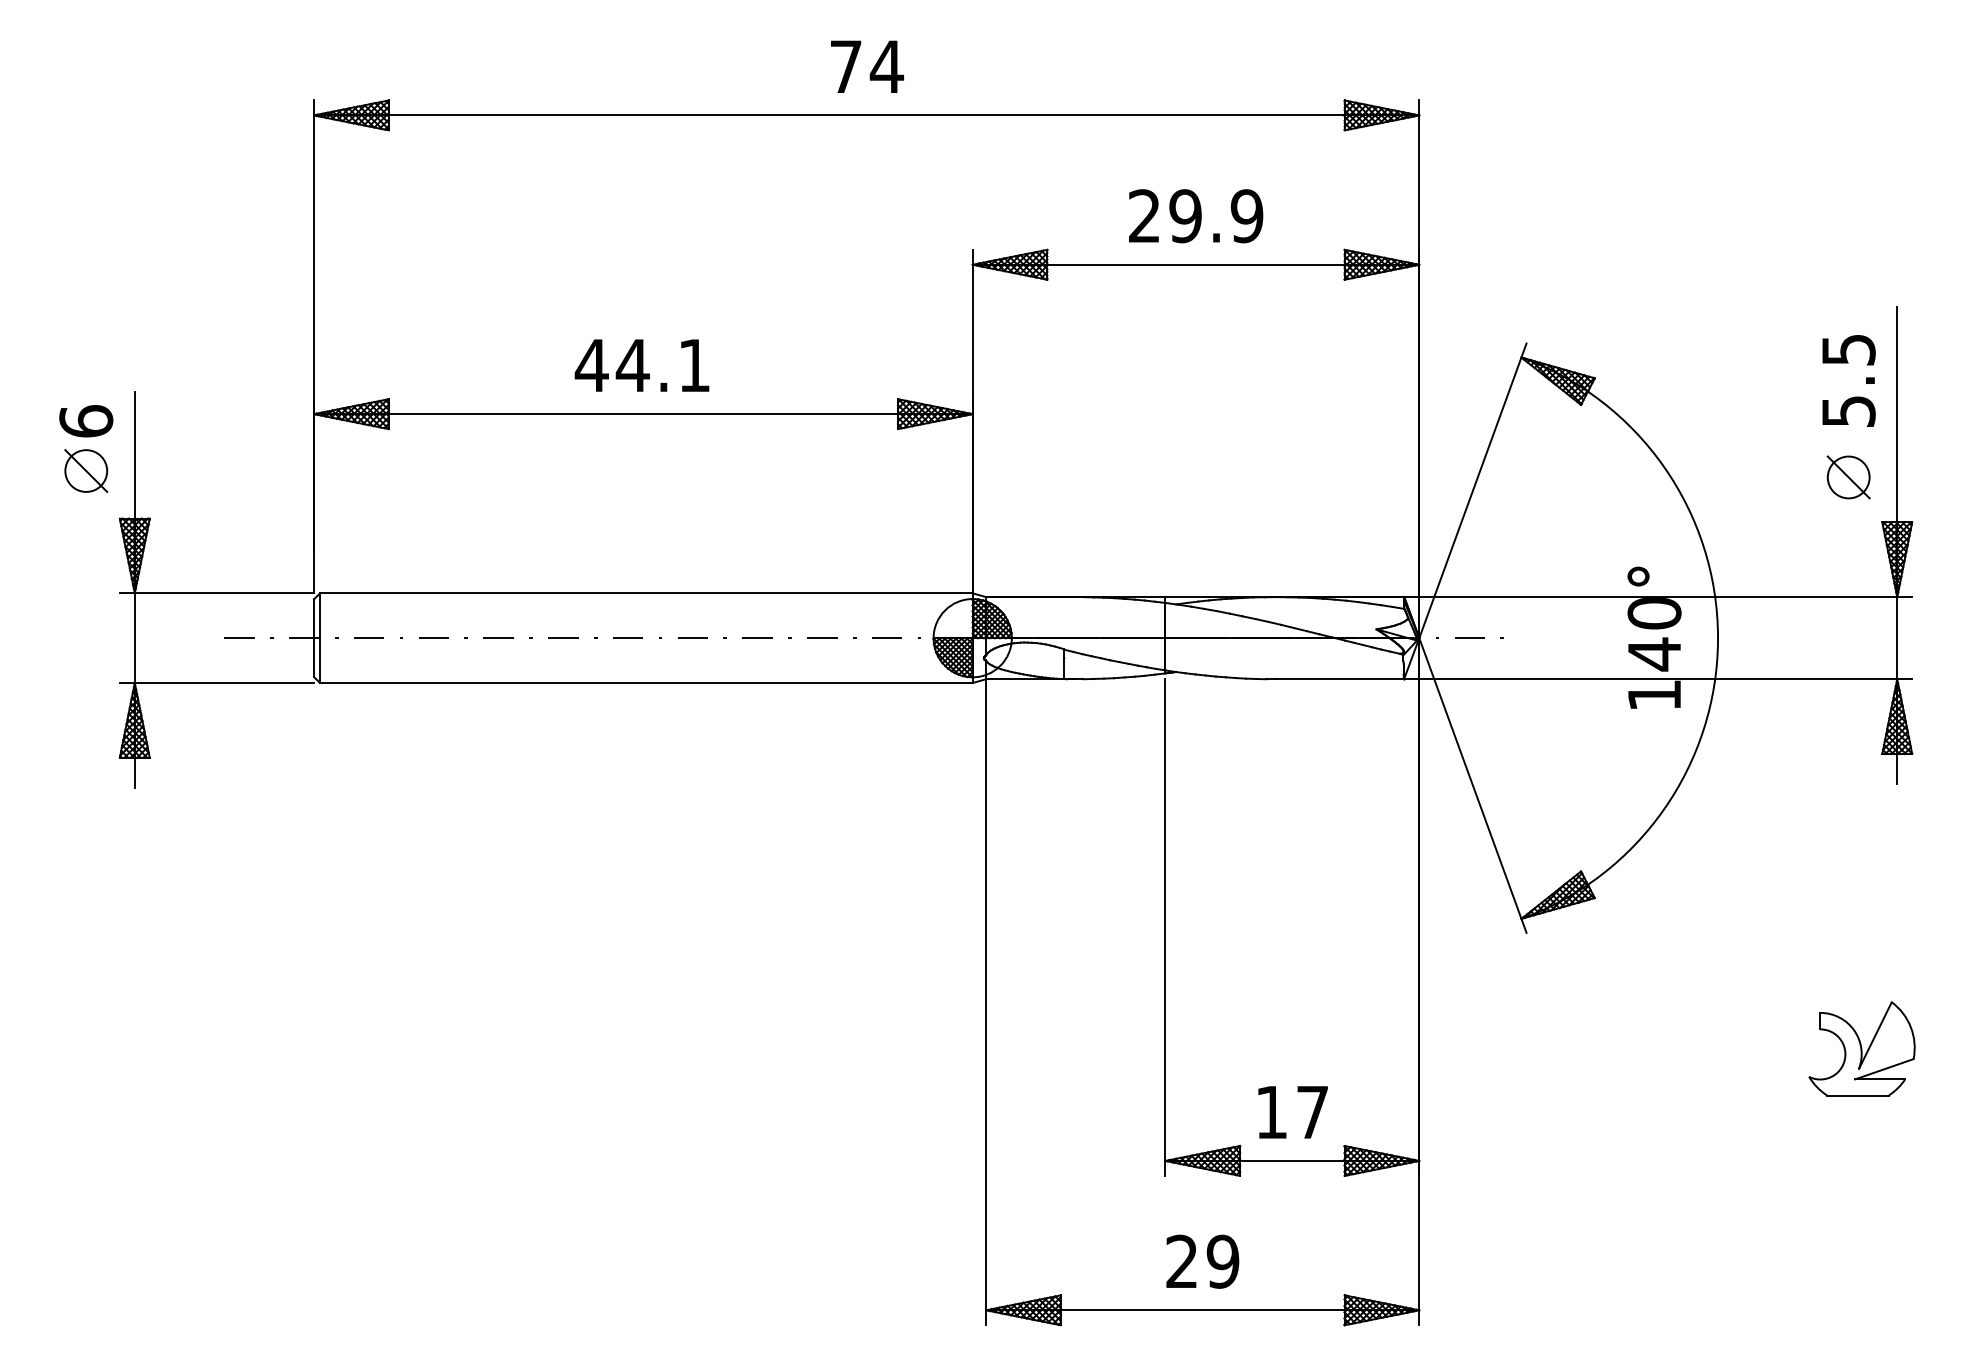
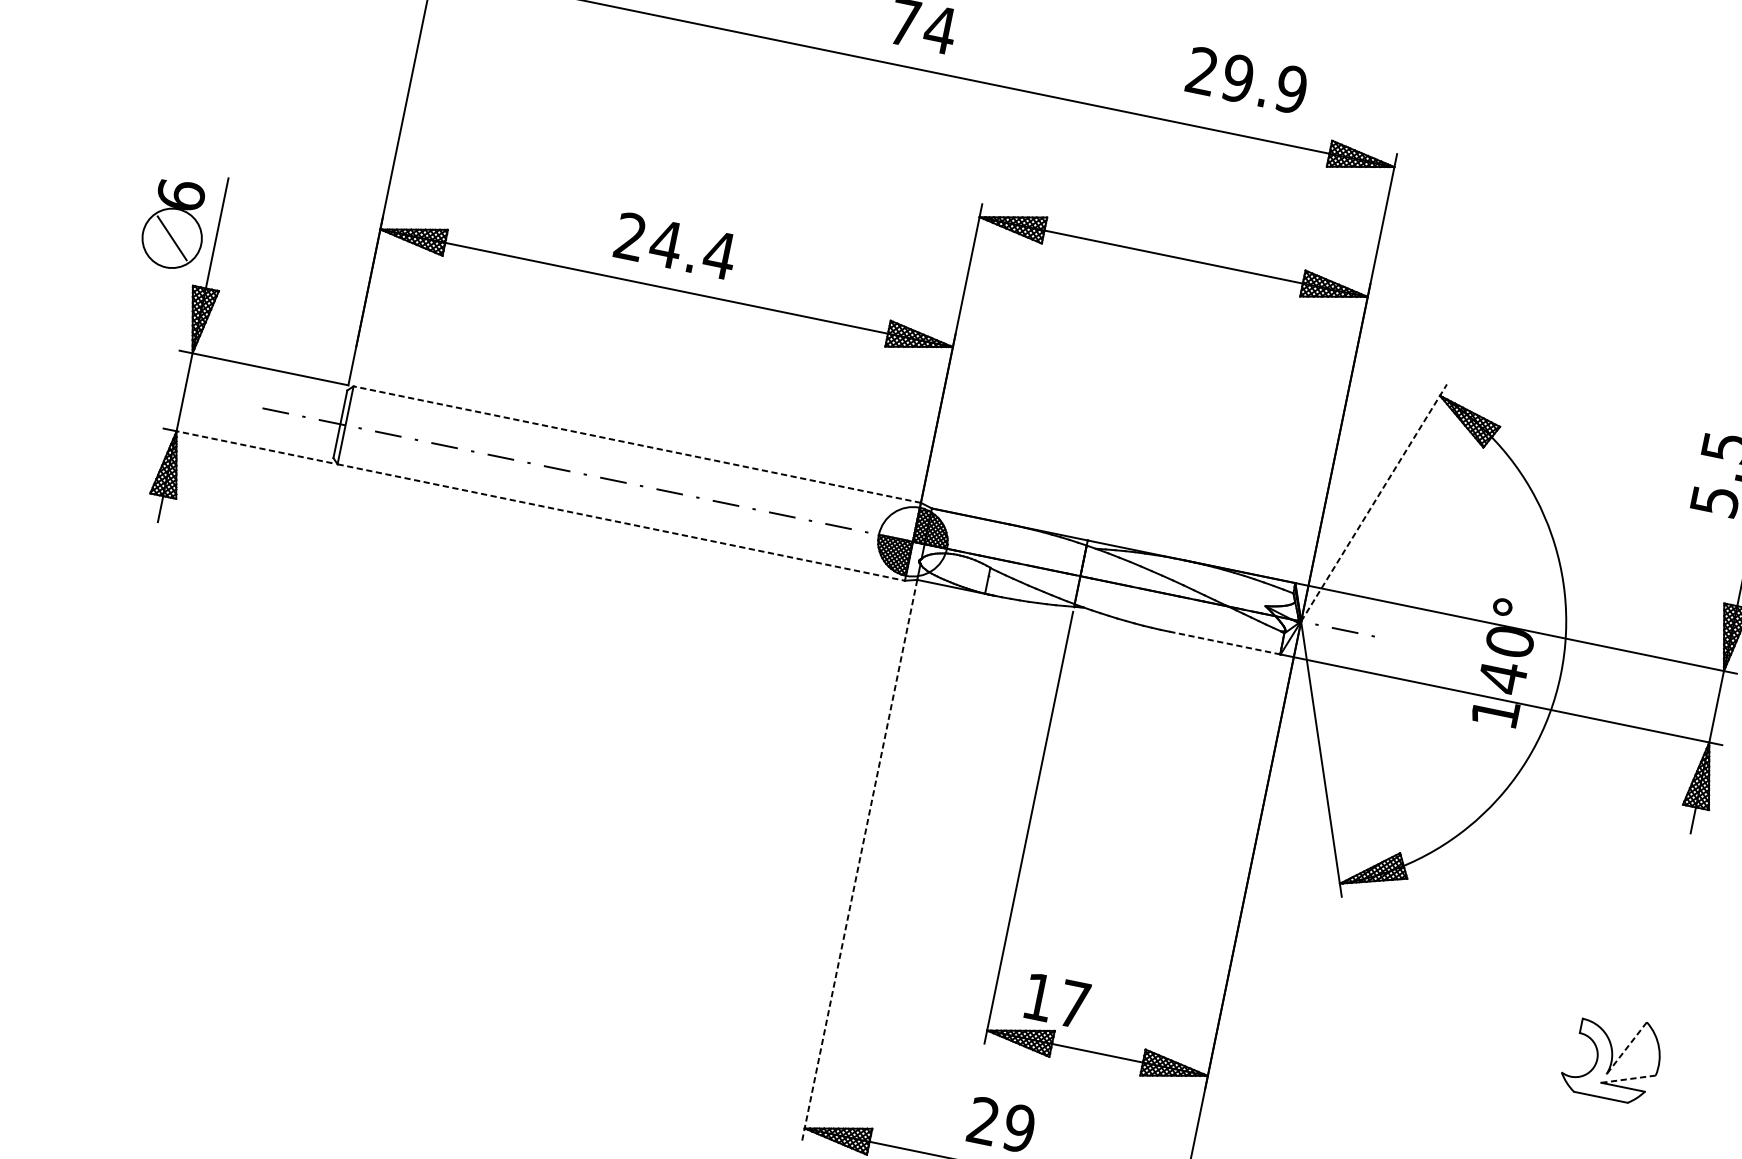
text: (1196, 216) -> (1247, 80), moved
text: (642, 364) -> (674, 244), 44.1 -> 24.4
circle: (86, 470) -> (172, 237), size x1.6
part: (1848, 477) -> (1702, 558), removed
line: (1472, 490) -> (1373, 502), solid -> dashed
line: (645, 593) -> (636, 444), solid -> dashed
line: (1340, 679) -> (1225, 643), solid -> dashed
line: (224, 683) -> (254, 447), solid -> dashed
line: (646, 683) -> (621, 522), solid -> dashed
line: (986, 1002) -> (859, 860), solid -> dashed
line: (1875, 1036) -> (1626, 1049), solid -> dashed
line: (1884, 1069) -> (1628, 1079), solid -> dashed
text: (1292, 1112) -> (1056, 1001), moved

